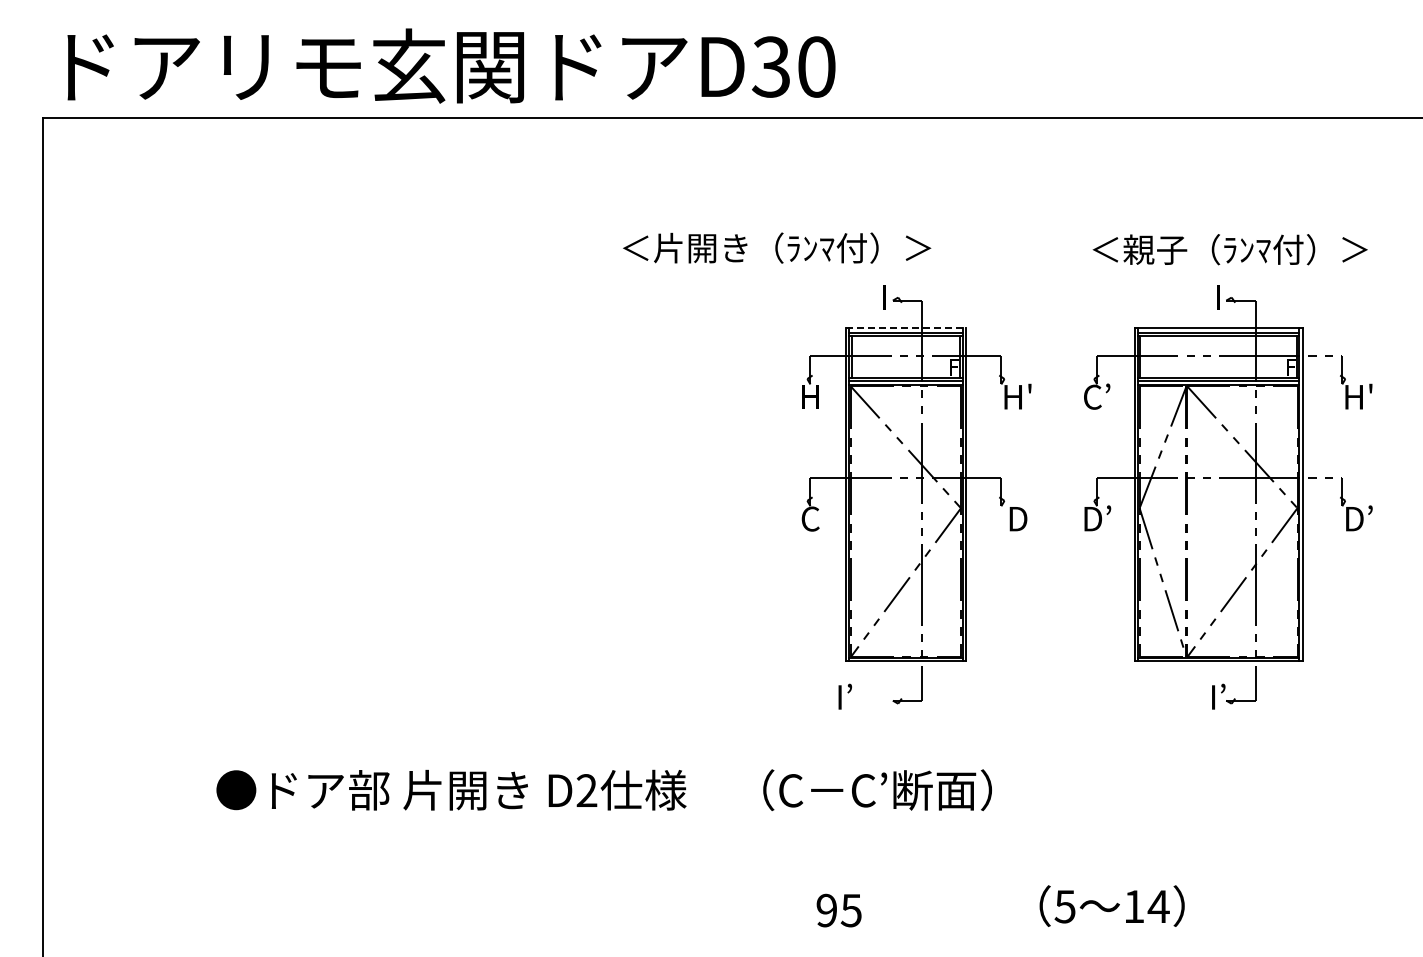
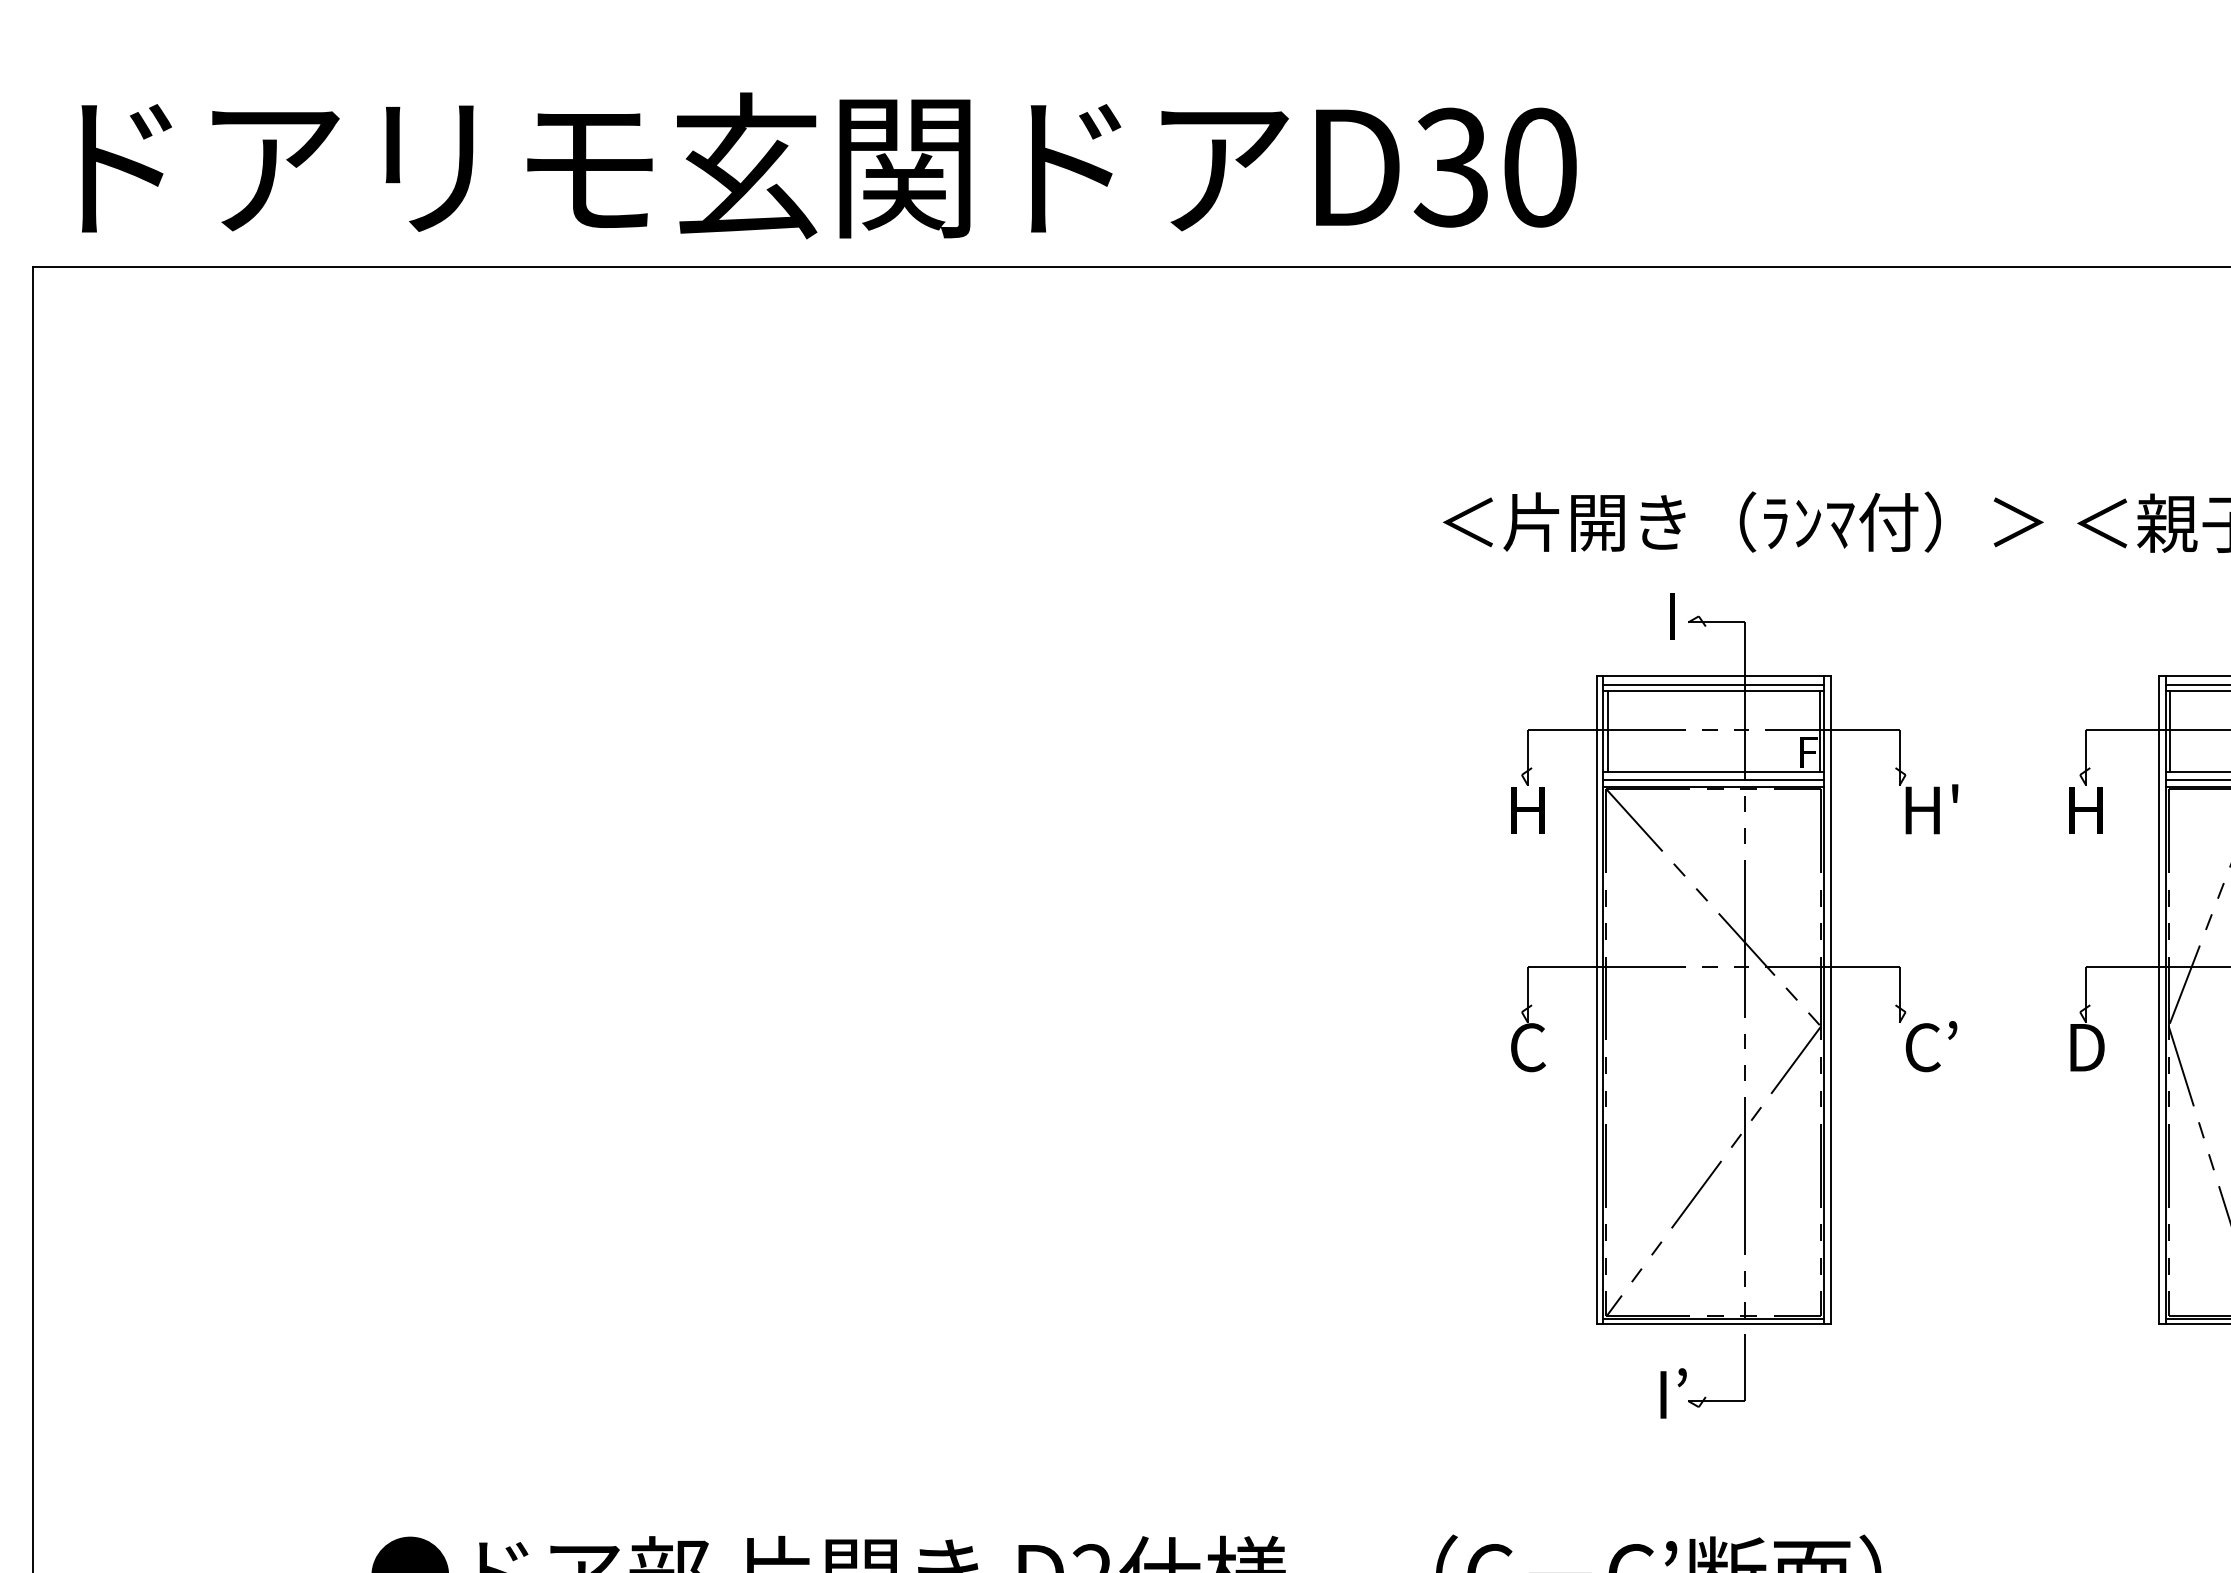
text: (777, 247) -> (1744, 520), moved
line: (906, 328) -> (1714, 676), dashed -> solid
text: (1097, 396) -> (2086, 808), C’ -> H
text: (1017, 518) -> (1930, 1046), D -> C’
text: (1097, 518) -> (2086, 1046), D’ -> D
text: (844, 696) -> (1672, 1393), moved

